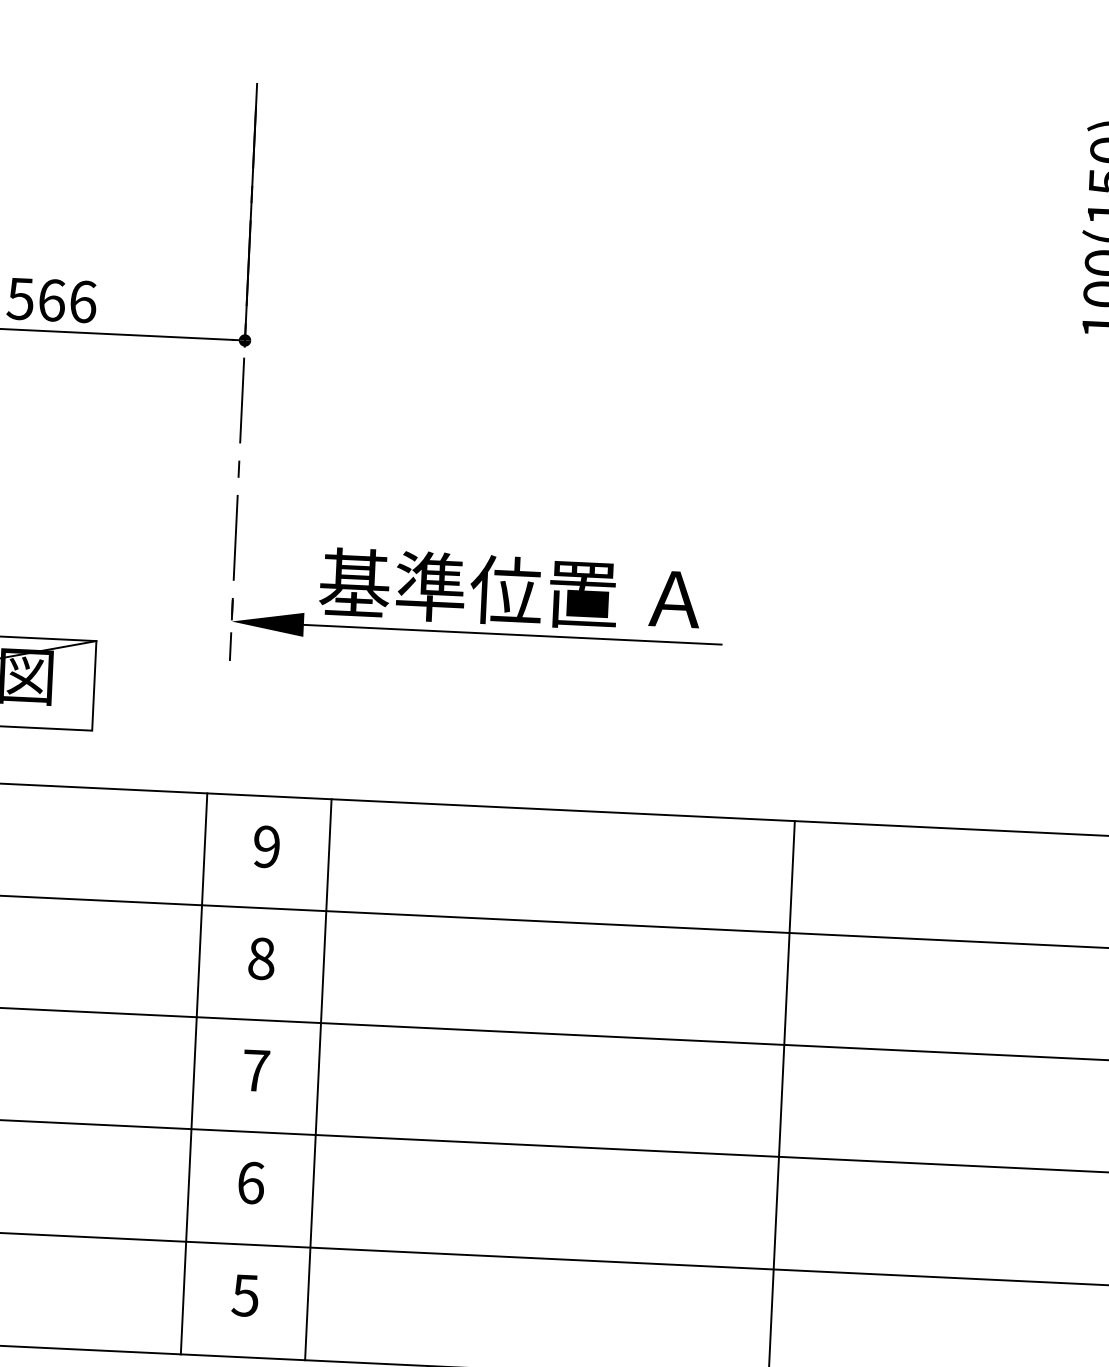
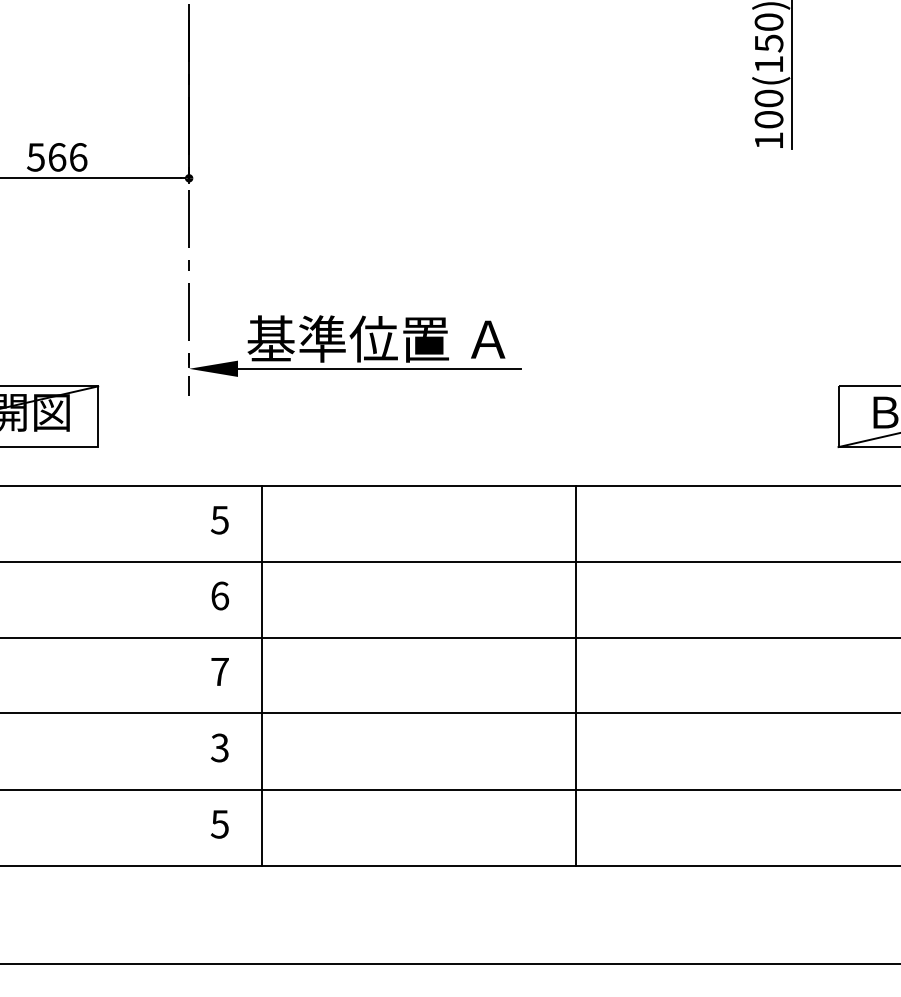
text: (266, 845) -> (219, 519), 9 -> 5
text: (262, 958) -> (220, 595), 8 -> 6
line: (194, 1073) -> (178, 675), removed
text: (251, 1182) -> (220, 747), 6 -> 3

